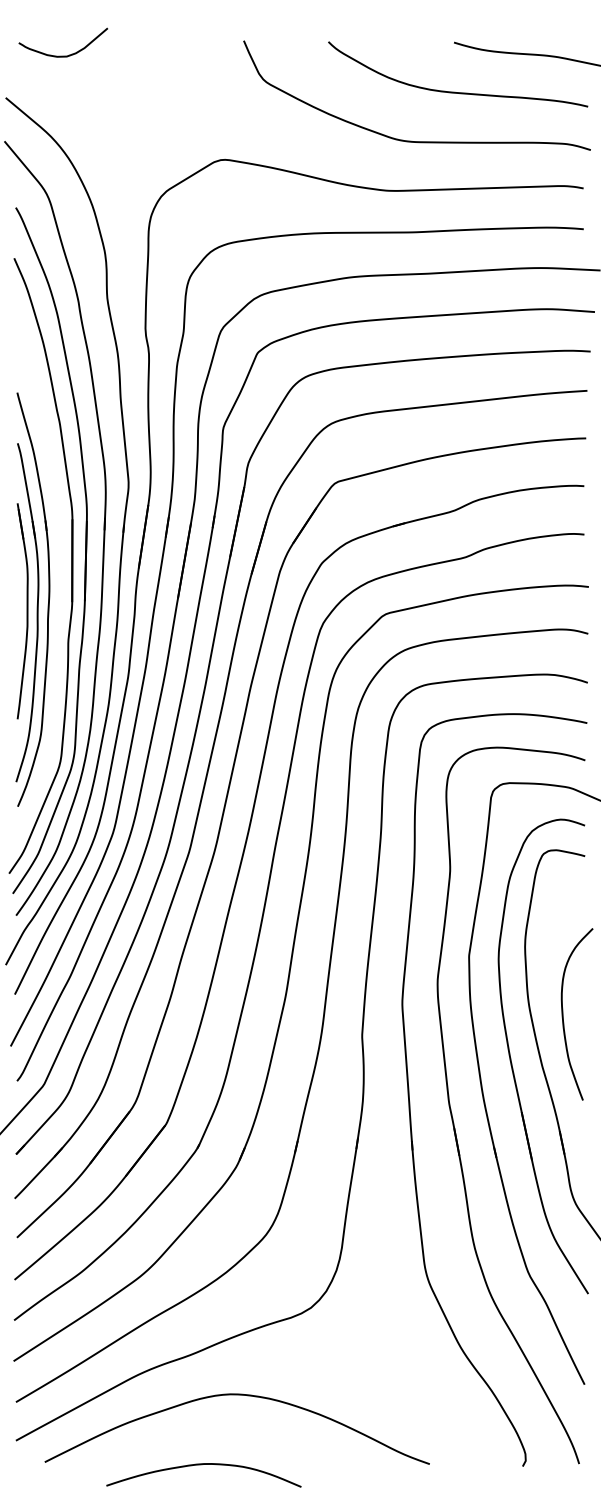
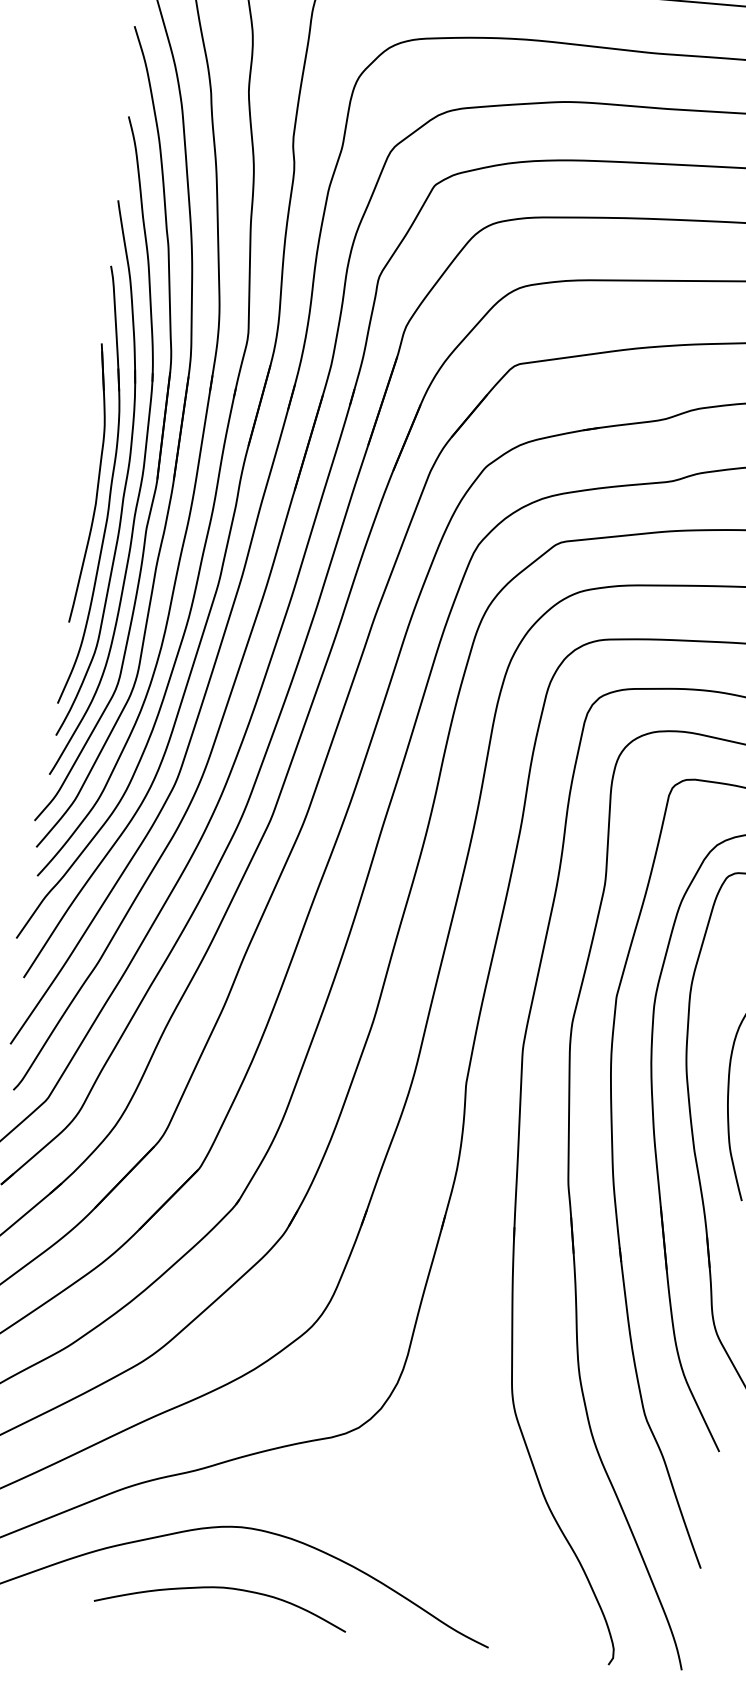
part: (59, 582) -> (143, 452), added
curve: (202, 1465) -> (221, 1589), moved

